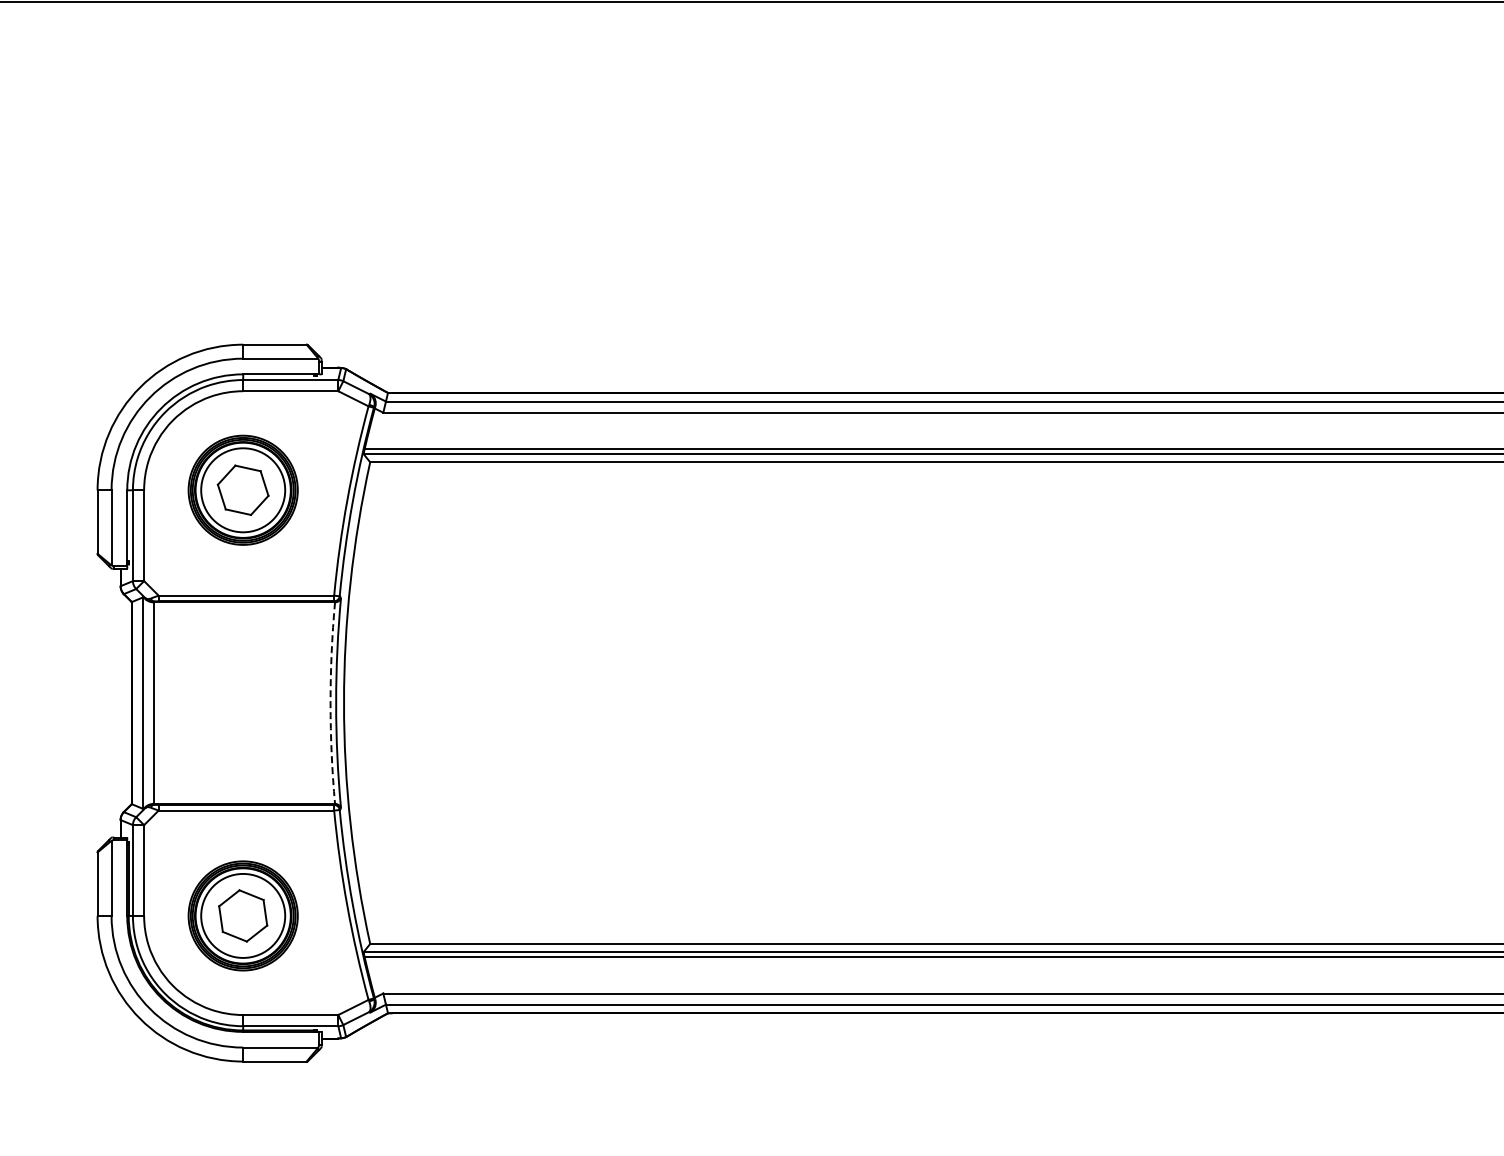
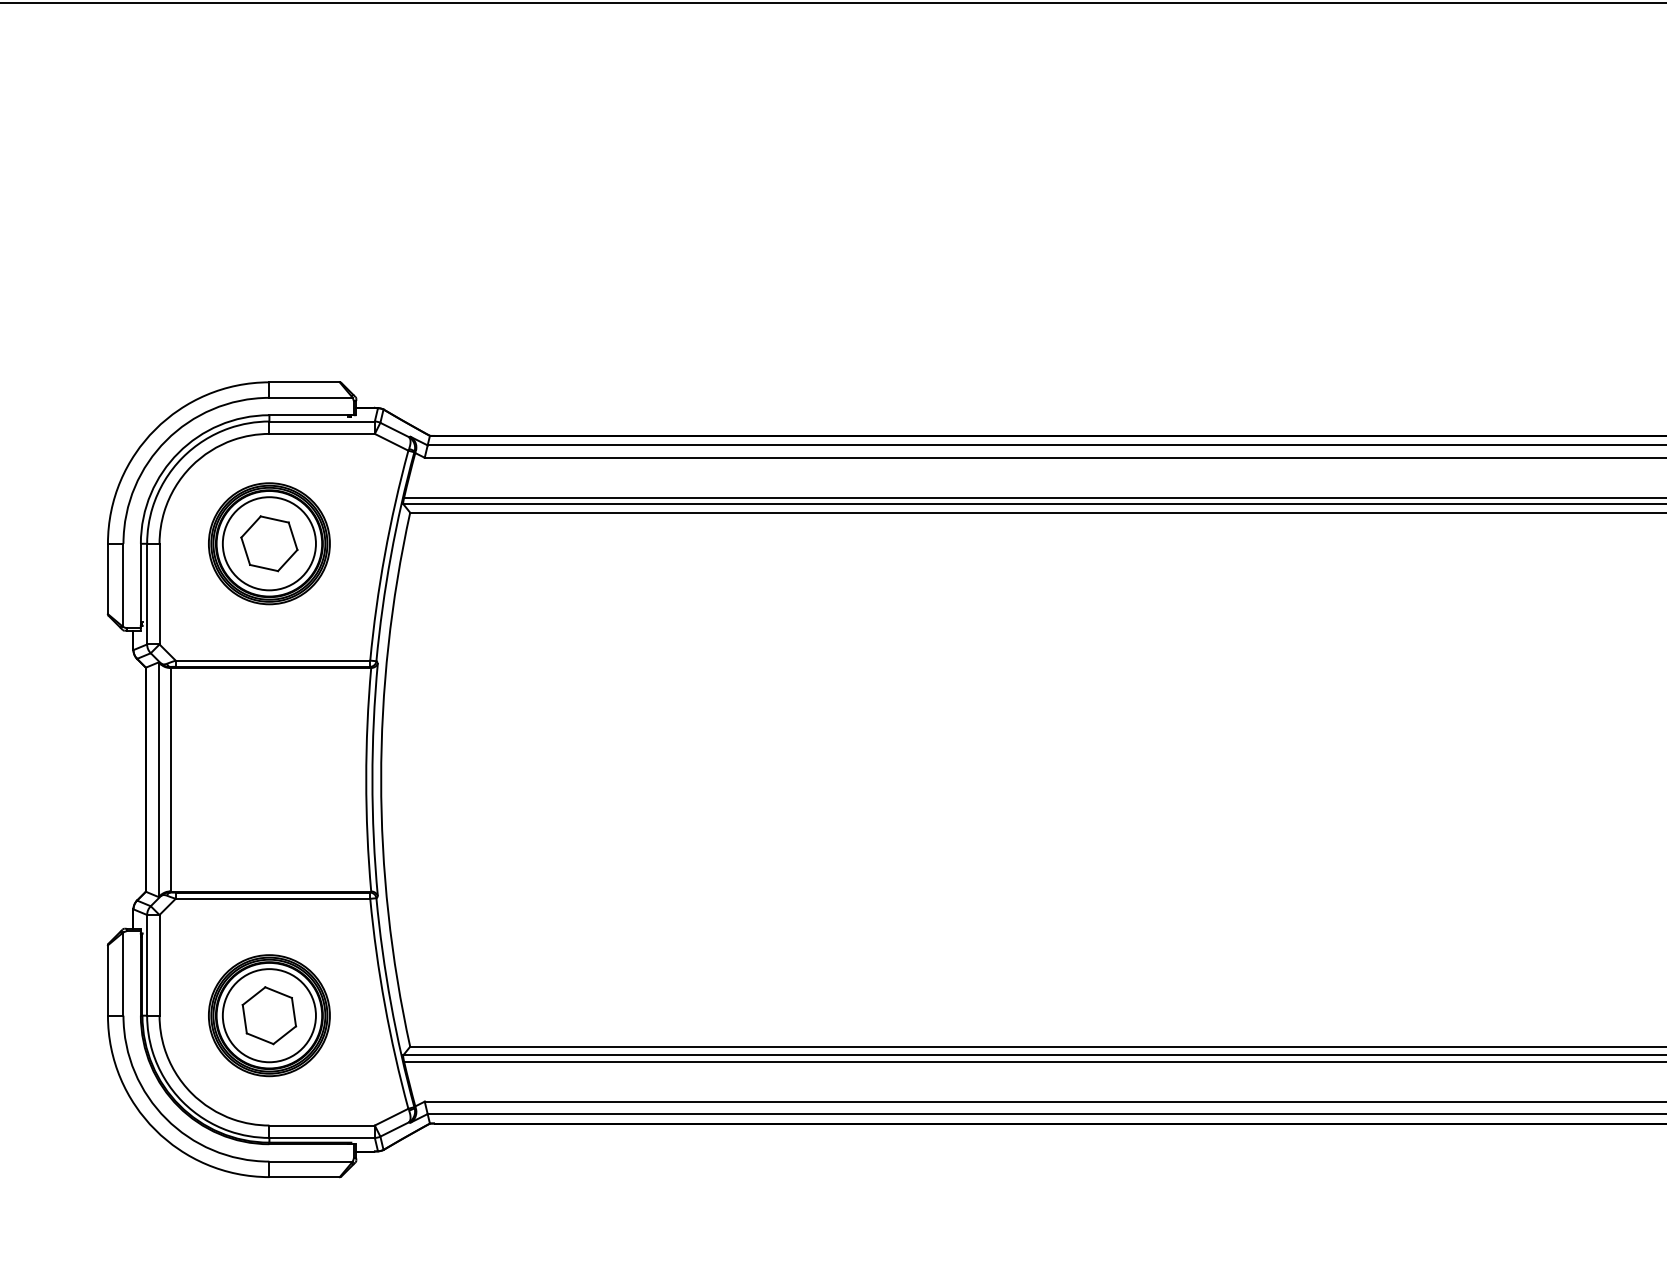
arc: (330, 703) -> (366, 780), dashed -> solid

